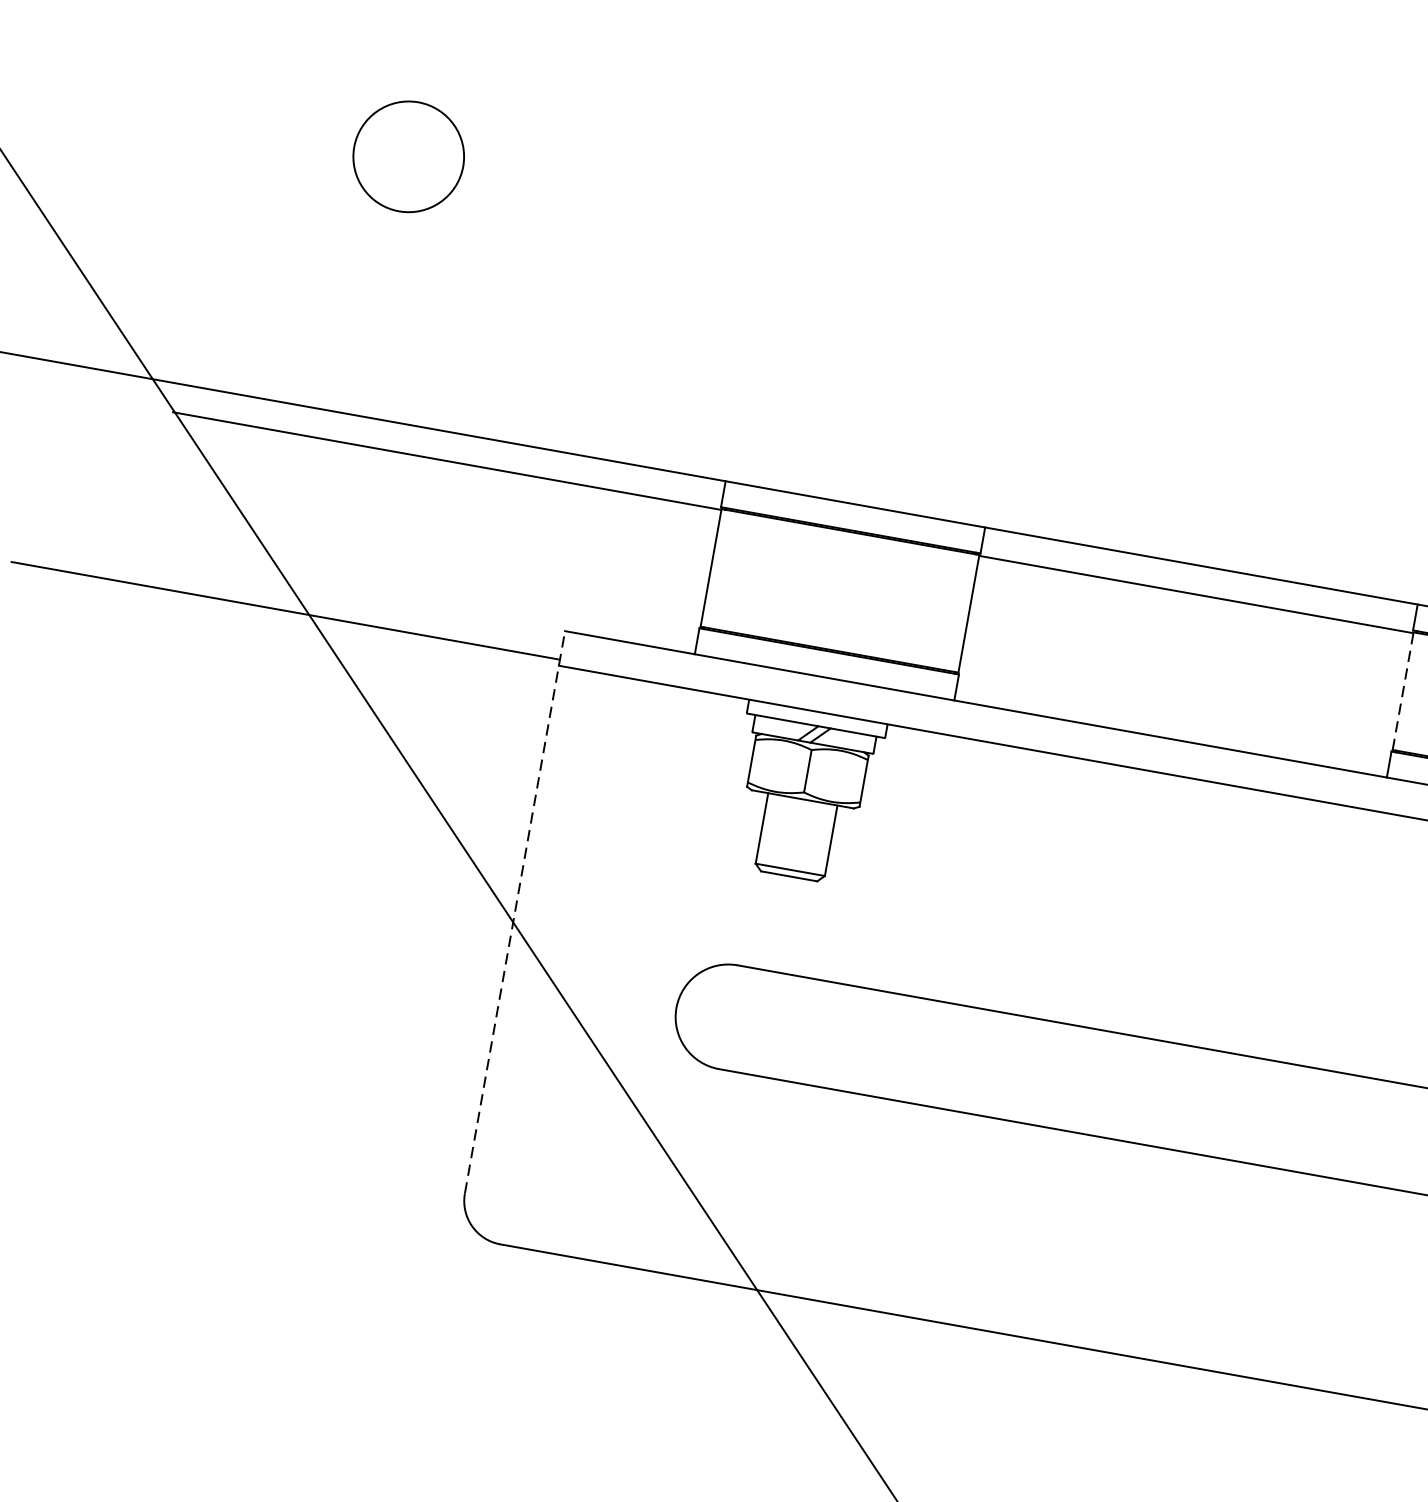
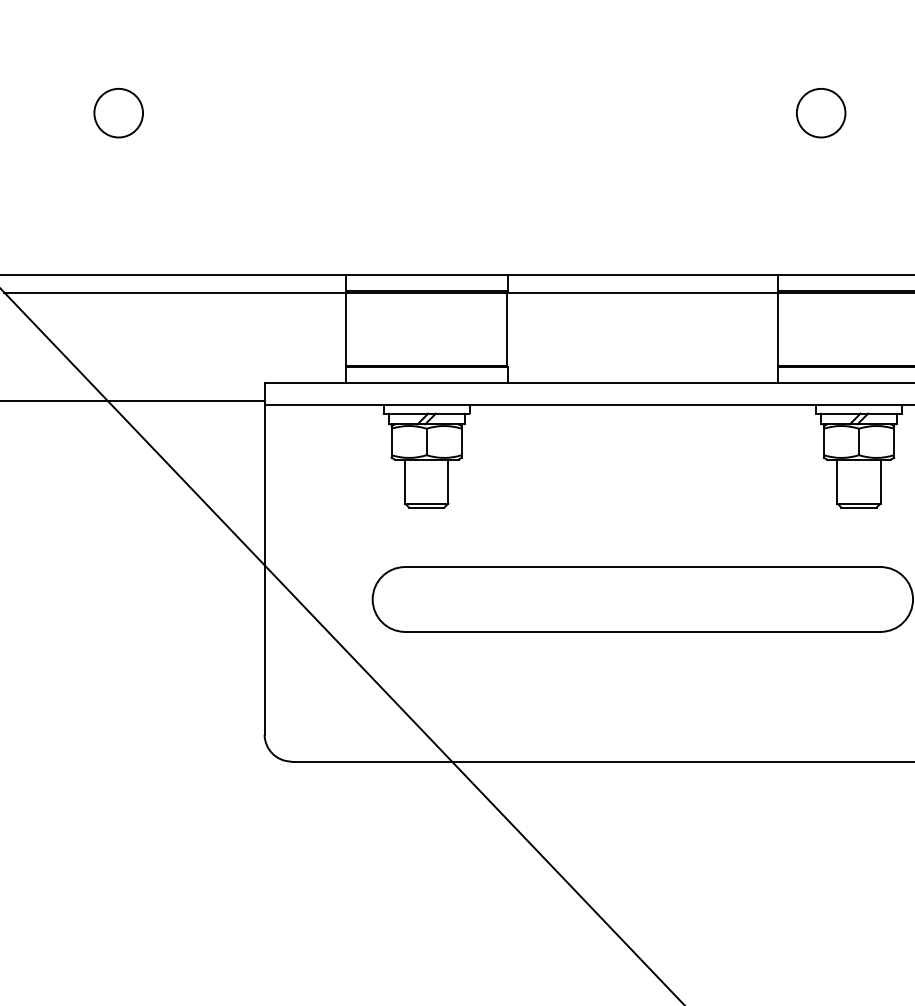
circle: (408, 157) -> (118, 113), size x0.71
line: (1403, 691) -> (778, 329), dashed -> solid
line: (514, 911) -> (264, 558), dashed -> solid

